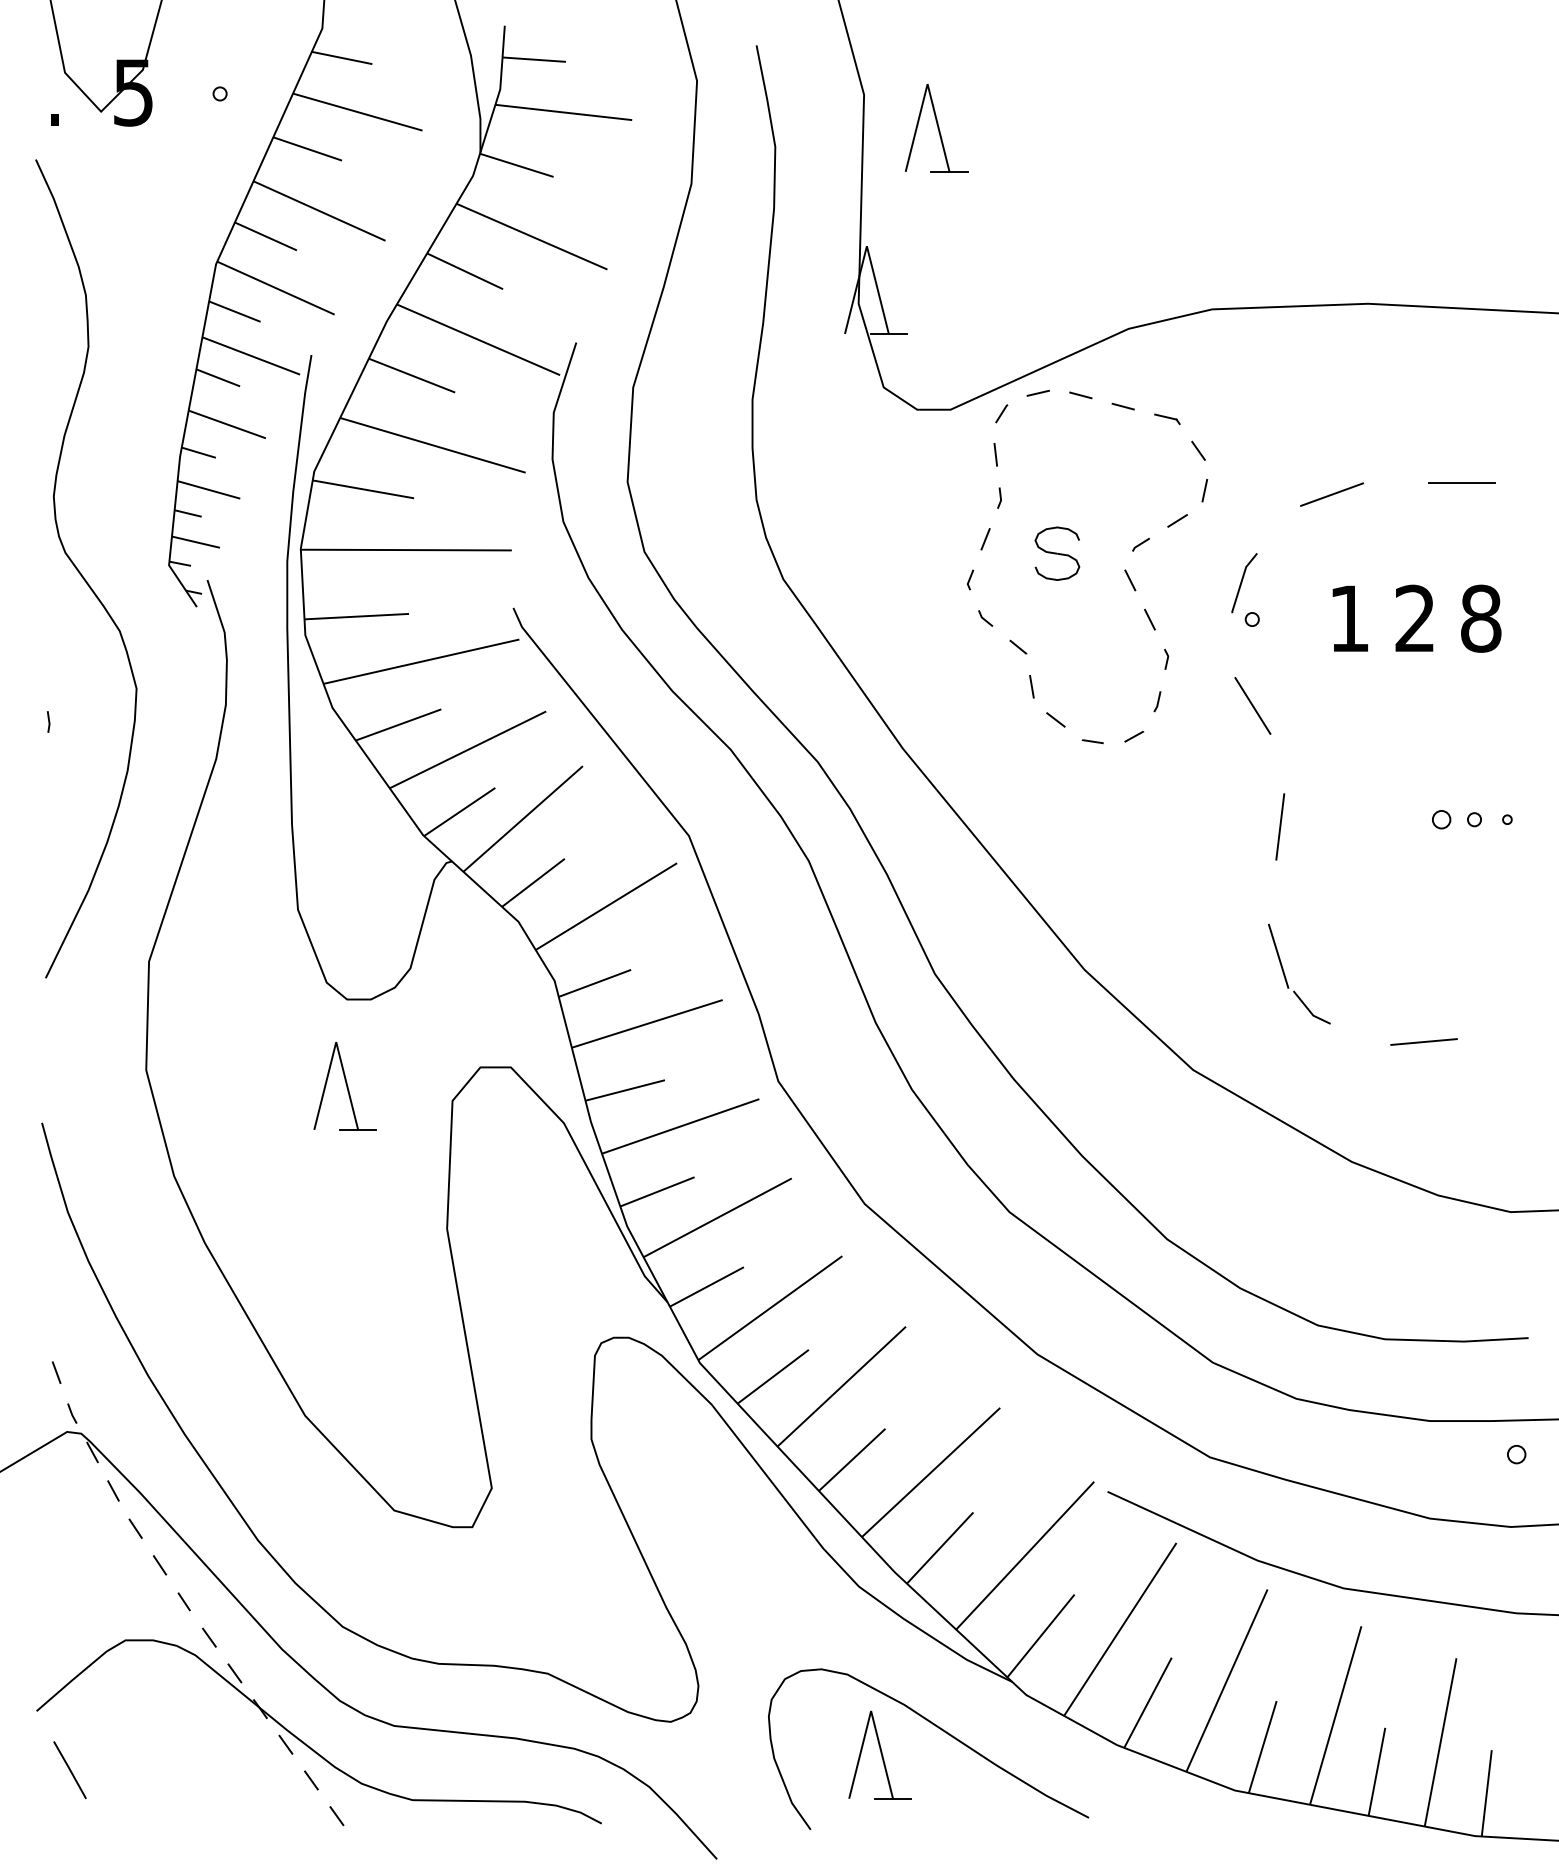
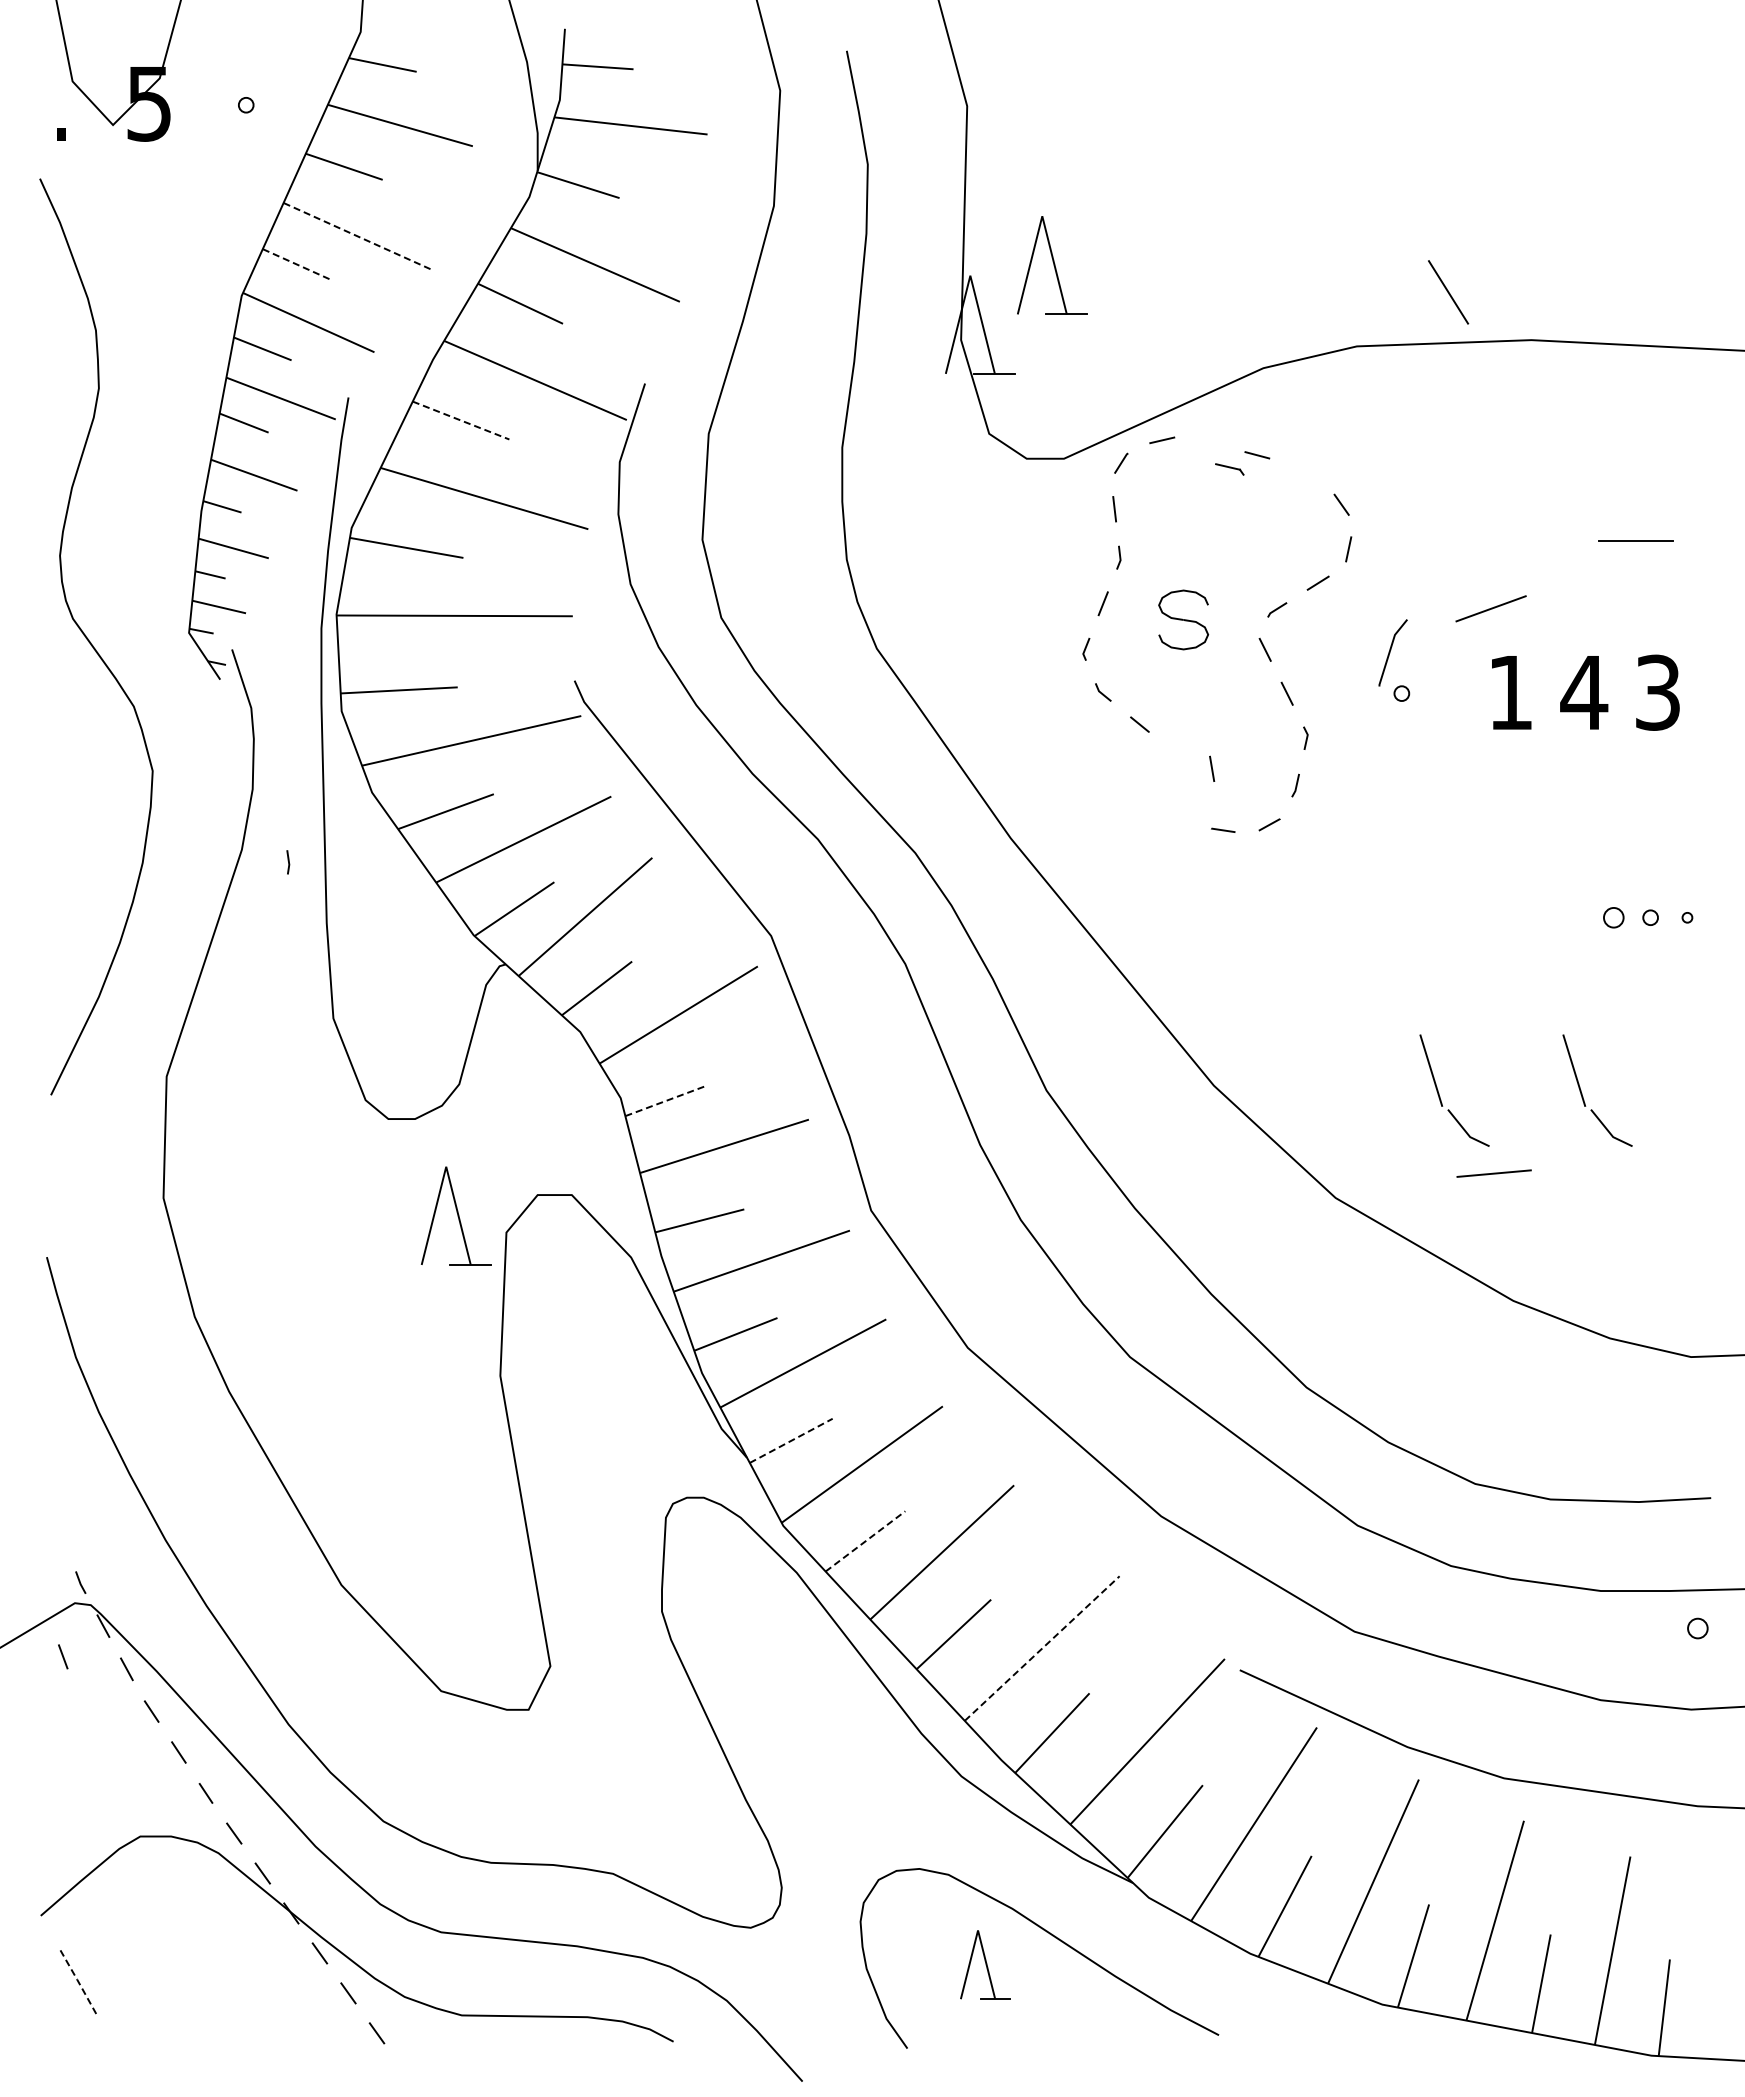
part: (936, 128) -> (1052, 265), moved
line: (320, 211) -> (358, 236), solid -> dashed
line: (266, 237) -> (298, 265), solid -> dashed
line: (412, 375) -> (461, 420), solid -> dashed
line: (1080, 395) -> (1209, 442), removed
part: (1167, 419) -> (1229, 469), moved
line: (1331, 494) -> (1490, 608), moved
text: (1415, 617) -> (1584, 691), 2 -> 4
text: (1480, 618) -> (1657, 692), 8 -> 3
line: (1032, 686) -> (1212, 768), moved
line: (1252, 706) -> (1448, 292), moved
line: (1055, 719) -> (1181, 805), removed
line: (48, 722) -> (288, 862), moved
line: (1279, 826) -> (1432, 925), removed
part: (1414, 979) -> (1583, 1096), added
line: (595, 982) -> (666, 1100), solid -> dashed
line: (1423, 1041) -> (1493, 1173), moved
part: (345, 1085) -> (456, 1215), moved
line: (707, 1286) -> (791, 1440), solid -> dashed
line: (56, 1372) -> (63, 1656), moved
line: (773, 1376) -> (865, 1541), solid -> dashed
line: (931, 1472) -> (1042, 1648), solid -> dashed
part: (879, 1754) -> (984, 1964), size x0.7
line: (70, 1769) -> (78, 1981), solid -> dashed

